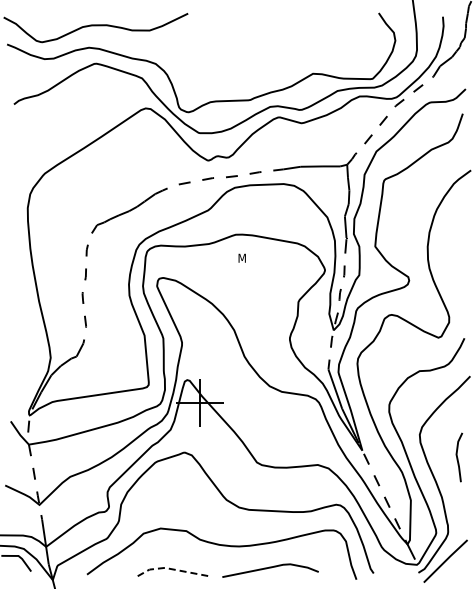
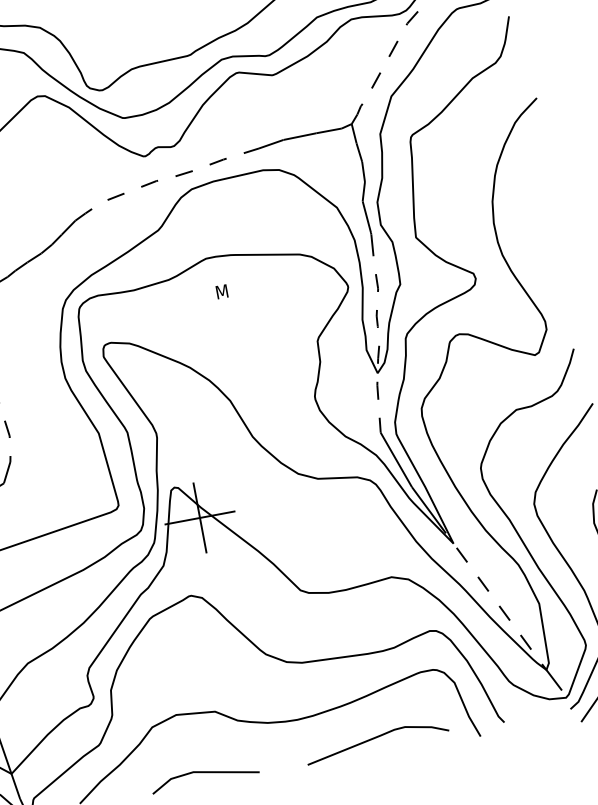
line: (169, 568) -> (200, 771), dashed -> solid
curve: (270, 568) -> (376, 738), moved

